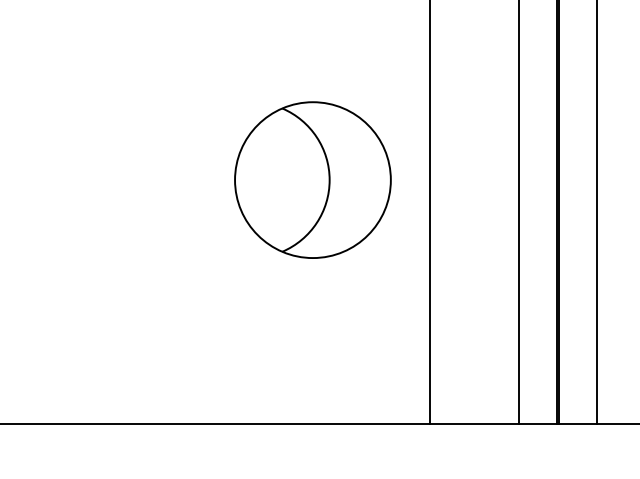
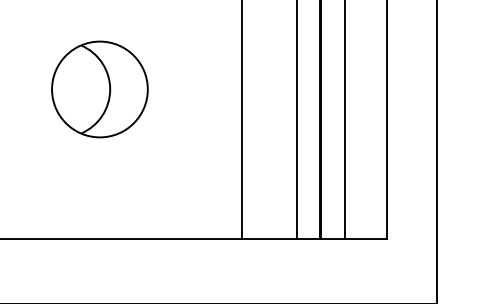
part: (312, 180) -> (99, 89), moved

